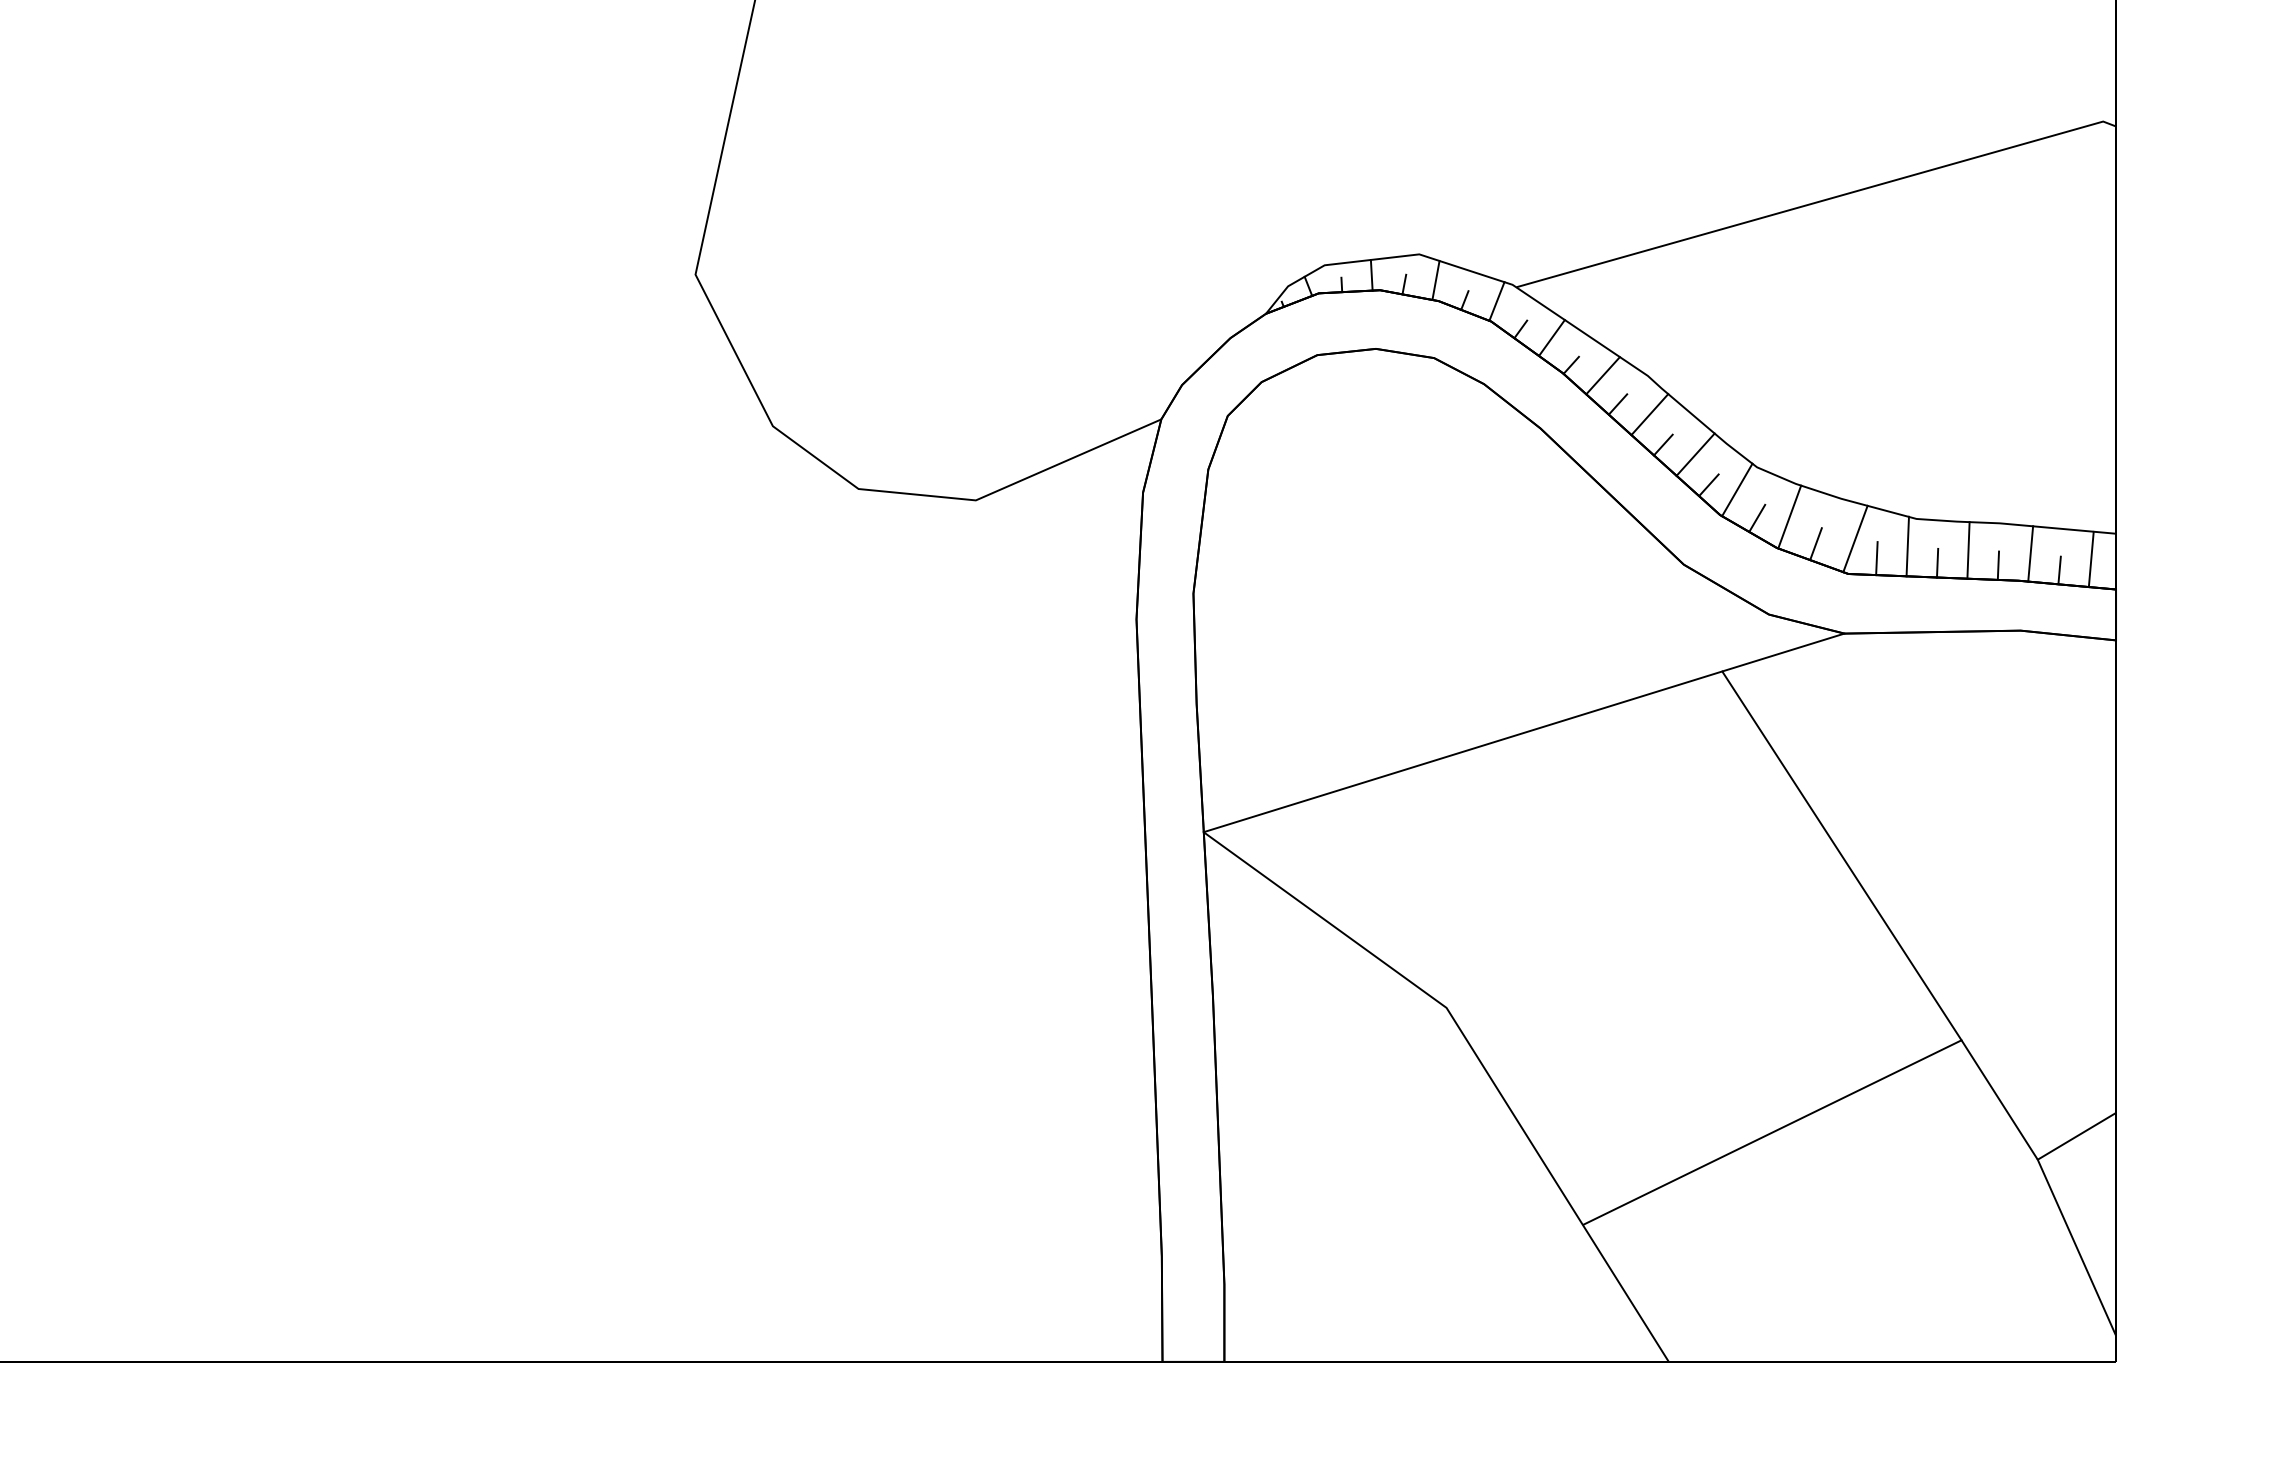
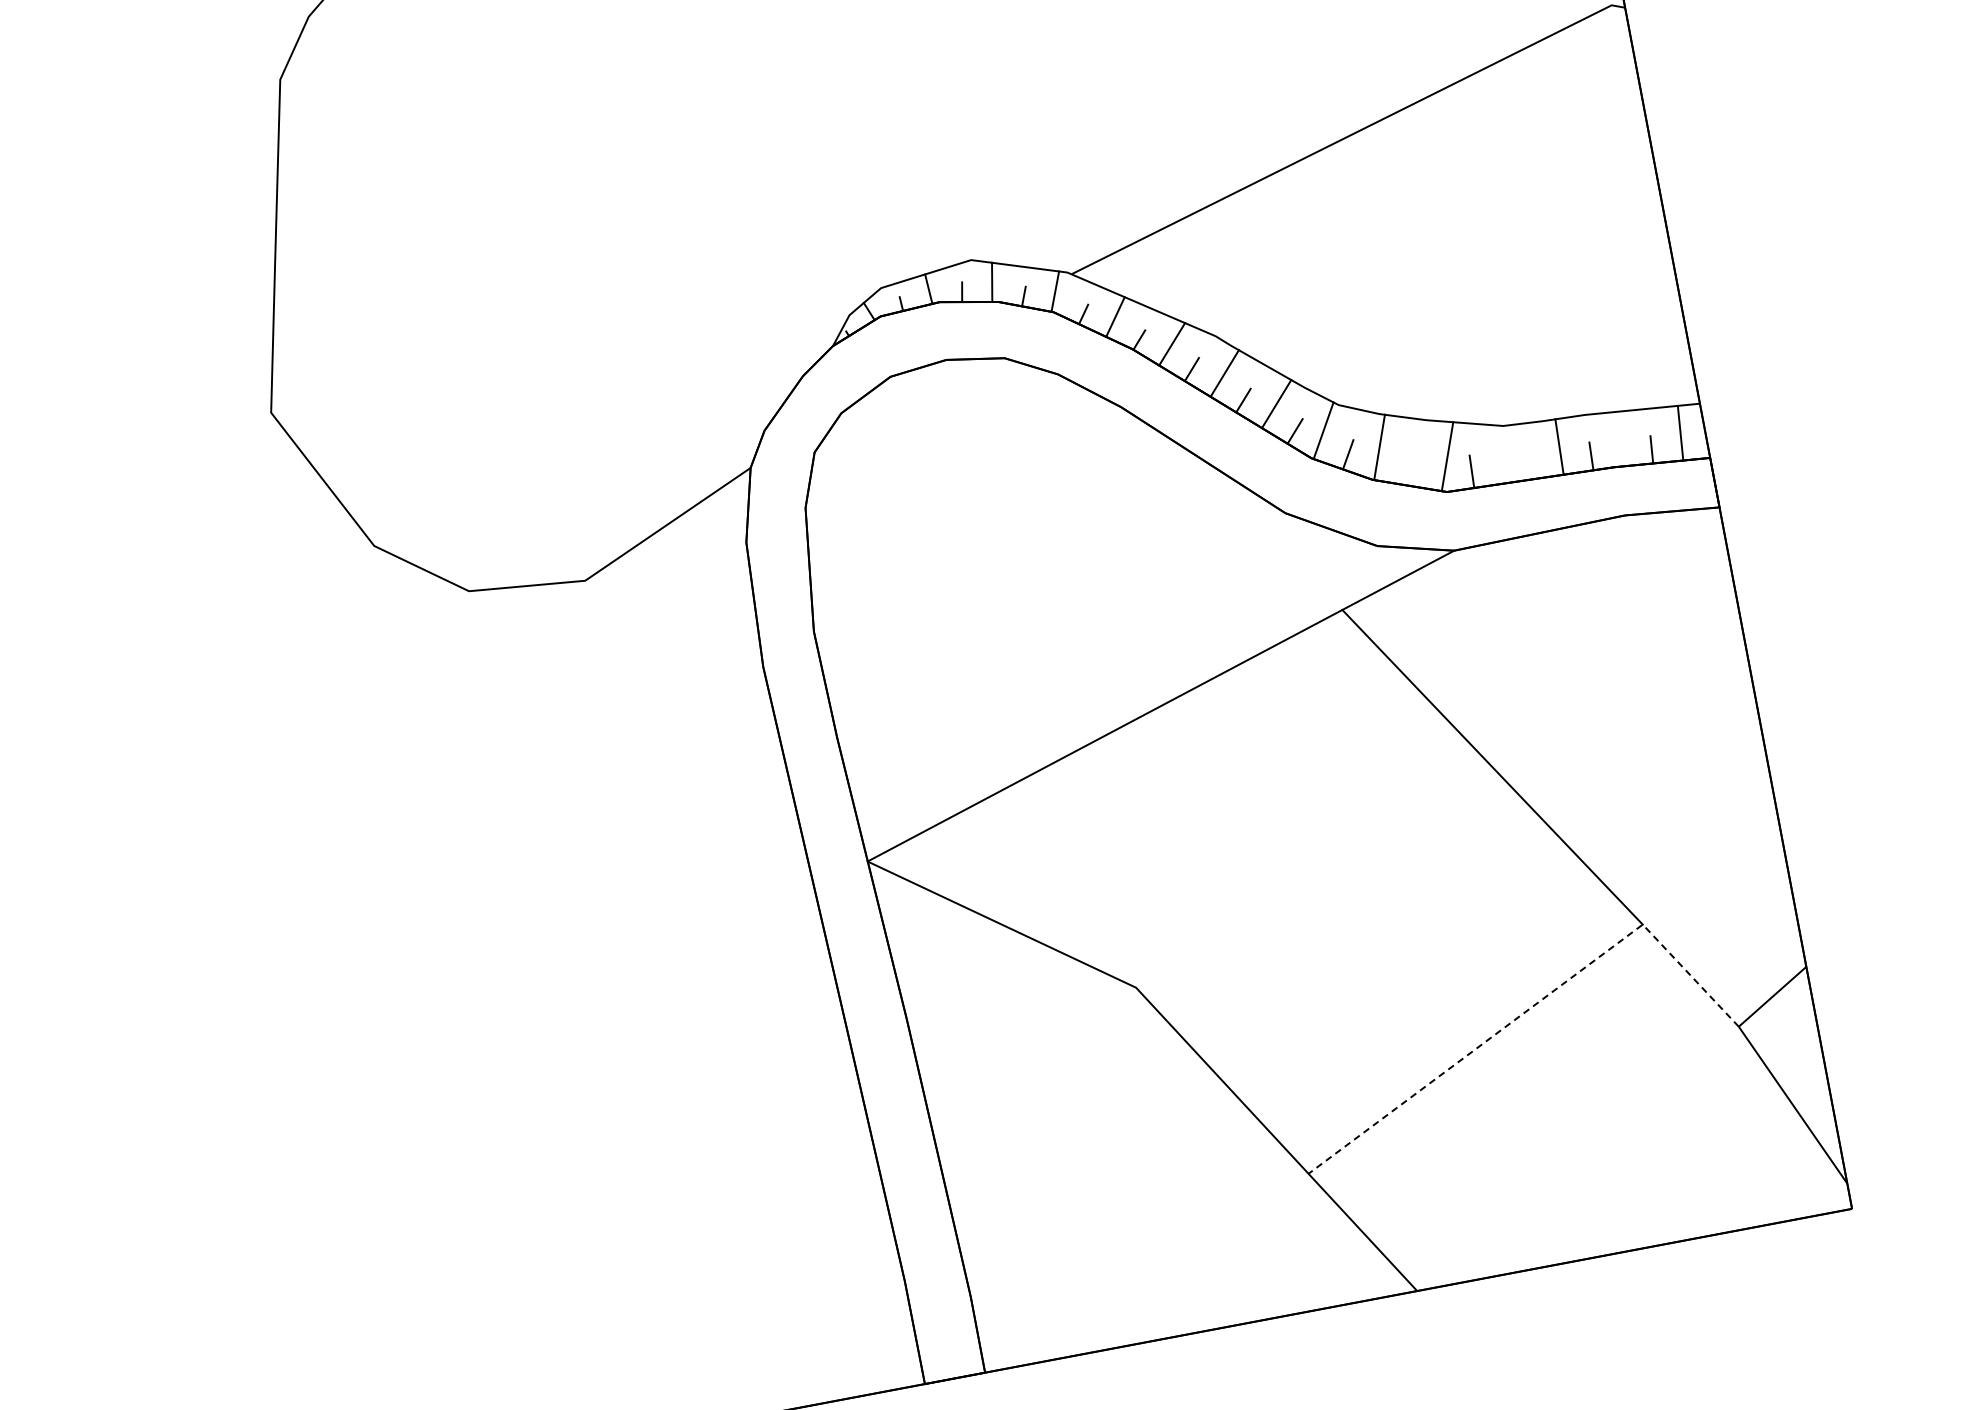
line: (1815, 544) -> (1409, 469), removed
line: (1907, 546) -> (1499, 454), removed
line: (2030, 553) -> (1620, 438), removed
line: (1937, 562) -> (1531, 464), removed
line: (1835, 1101) -> (1531, 1007), solid -> dashed

